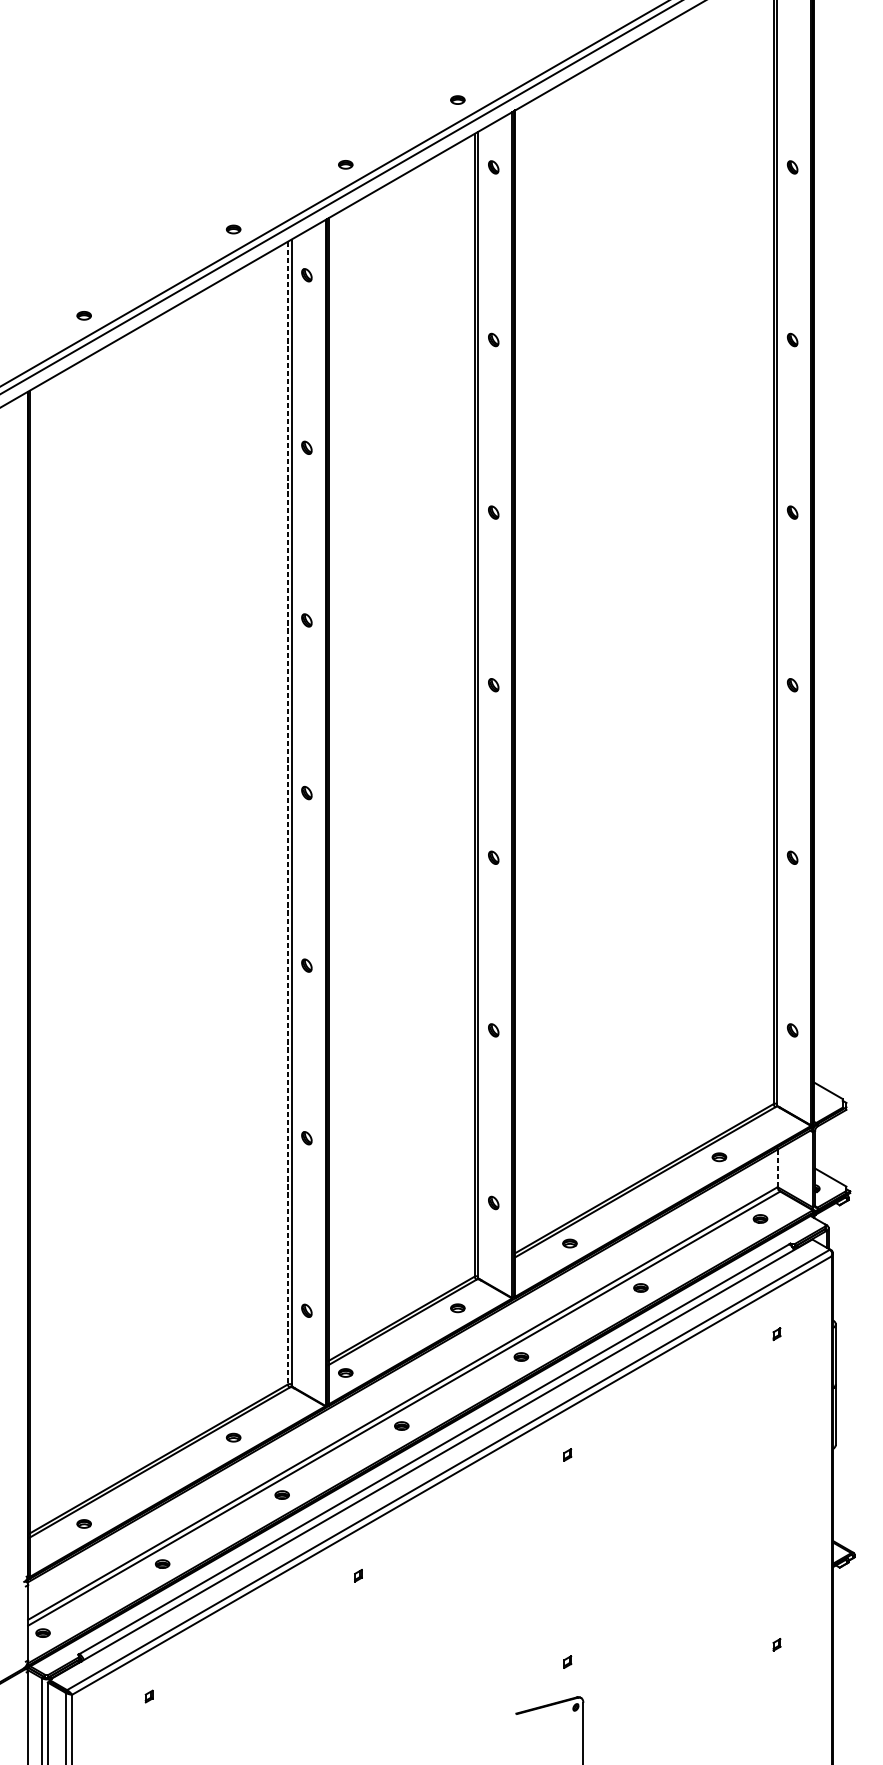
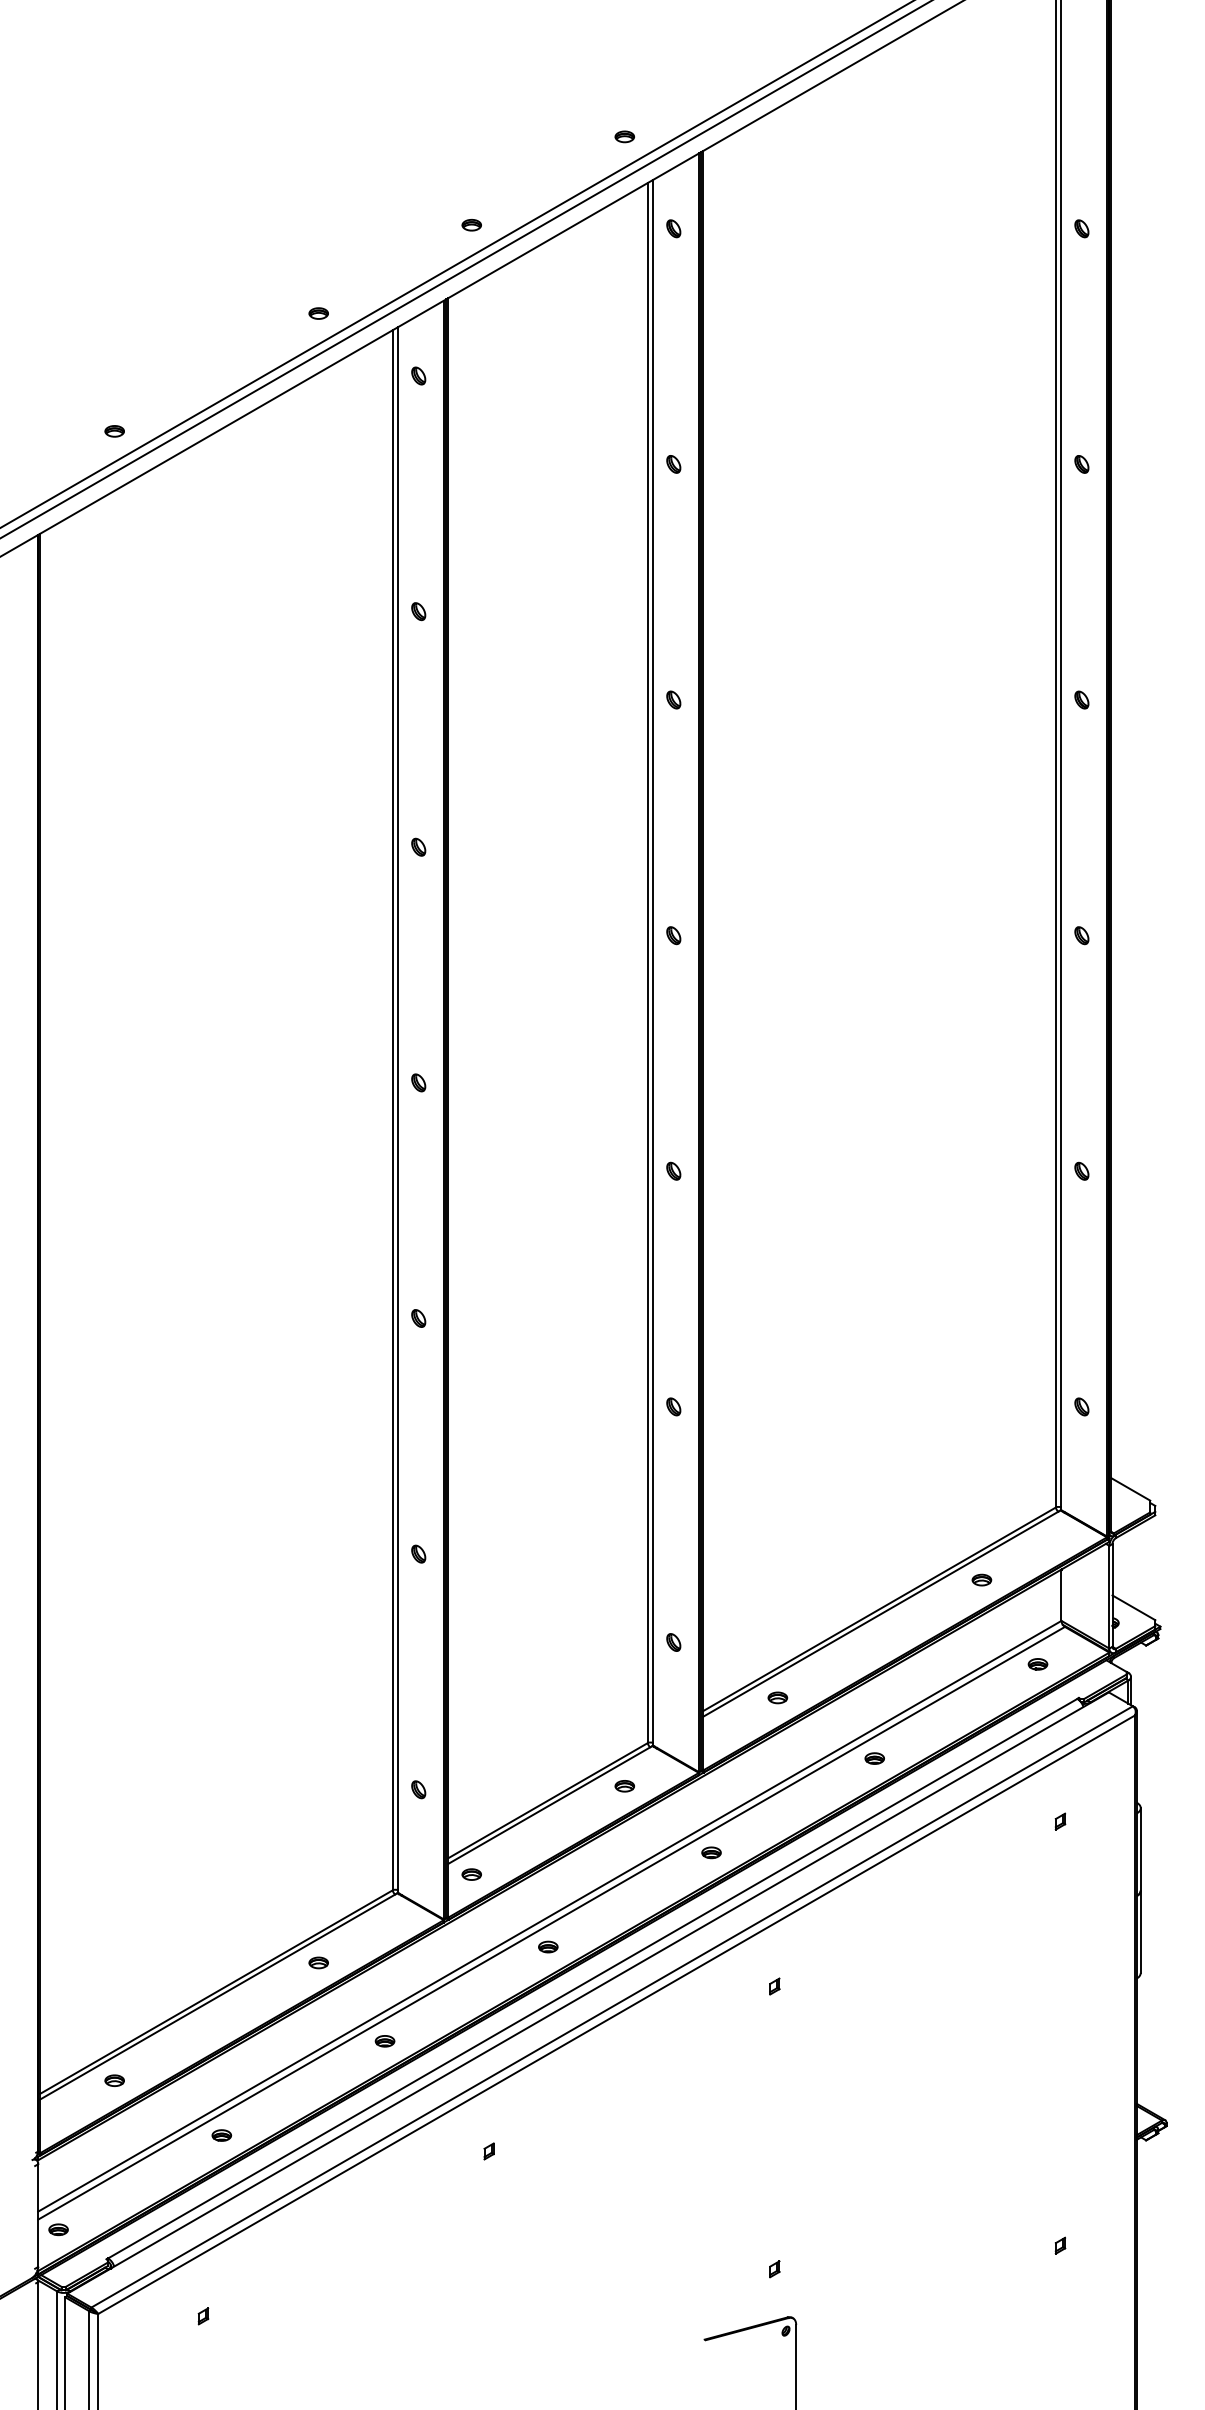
line: (287, 813) -> (392, 1110), dashed -> solid
line: (777, 1168) -> (1061, 1595), dashed -> solid

